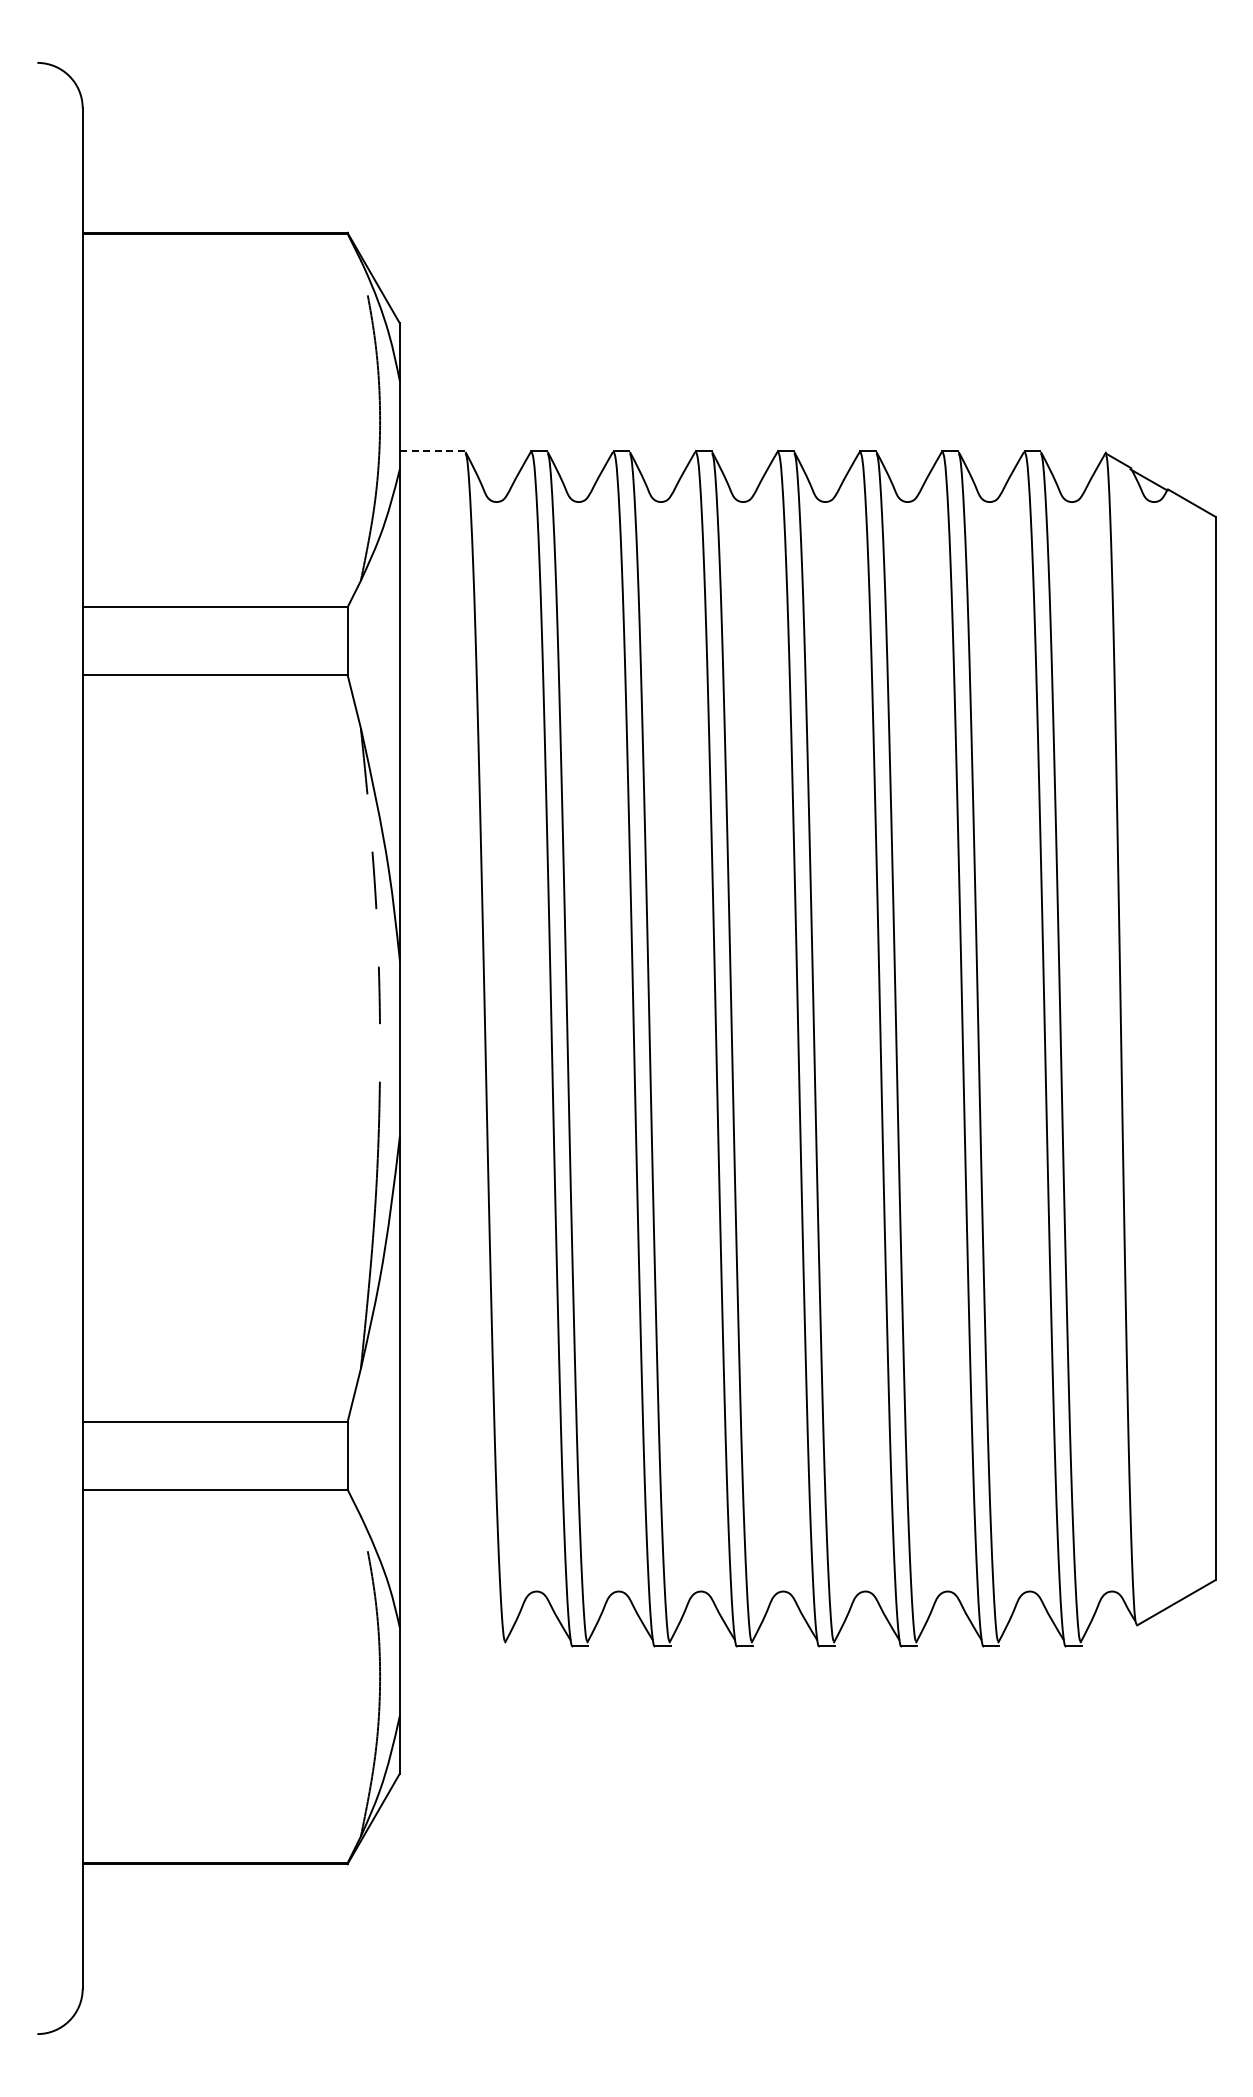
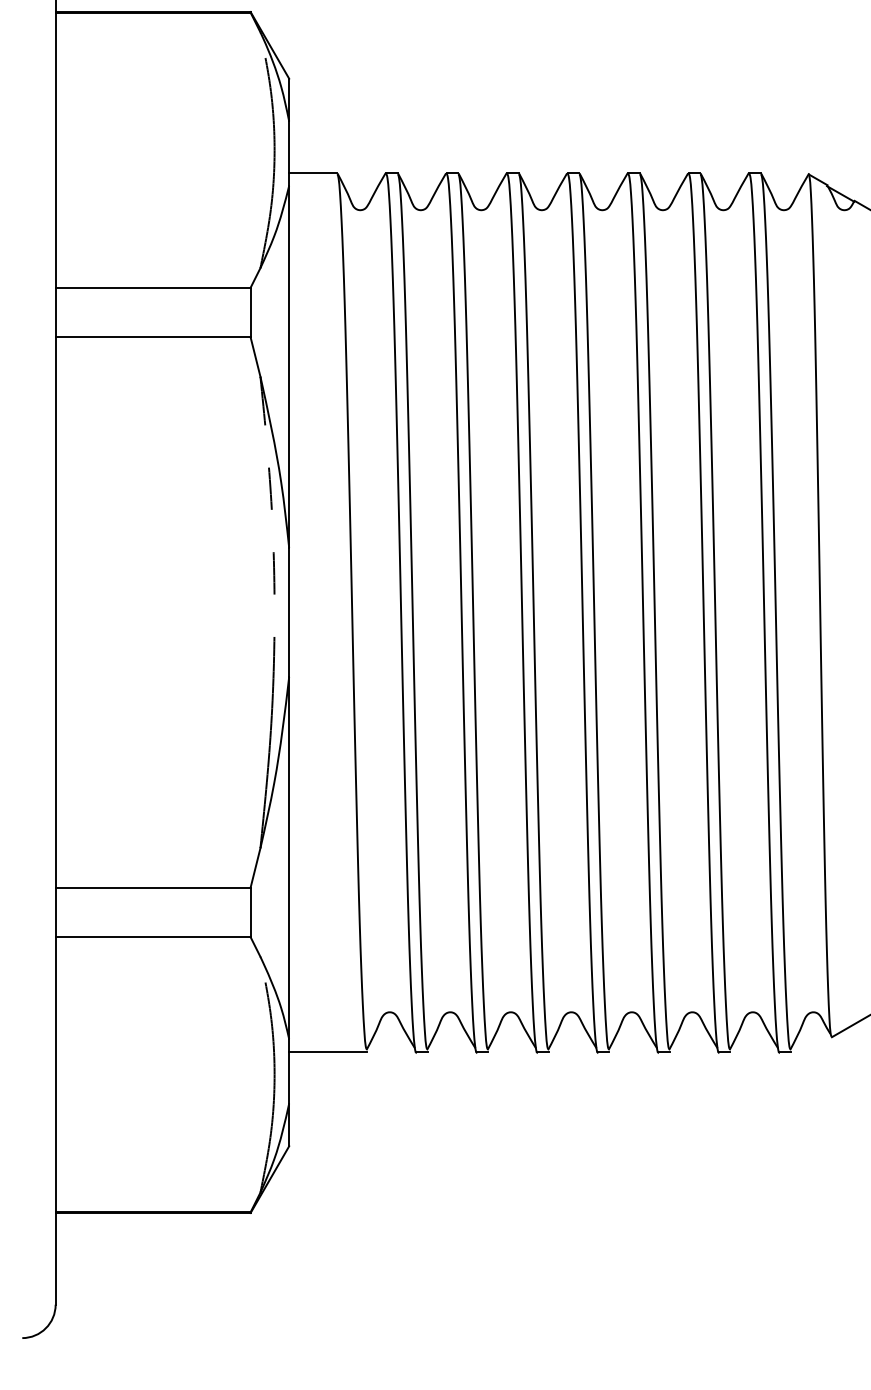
line: (432, 451) -> (313, 172), dashed -> solid
line: (452, 1645) -> (327, 1052), added

